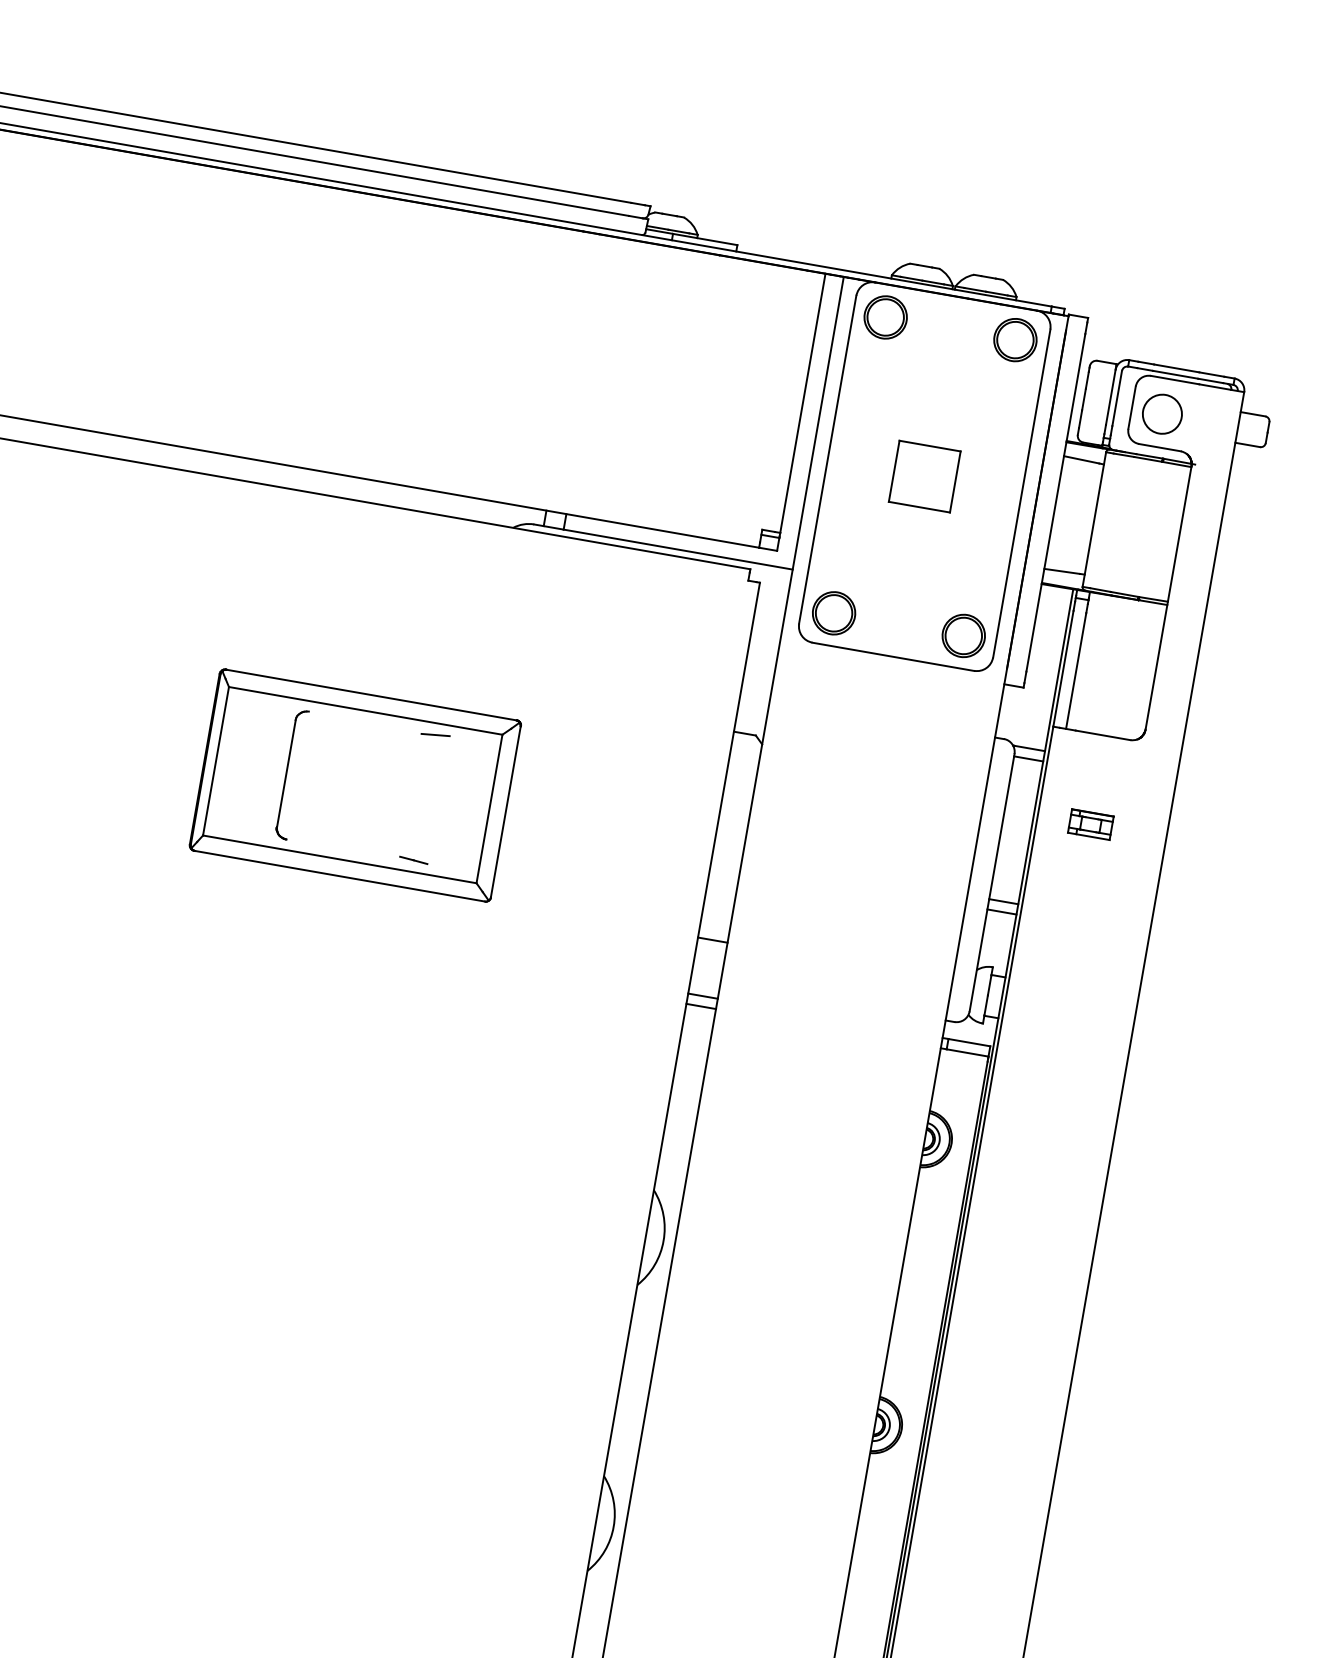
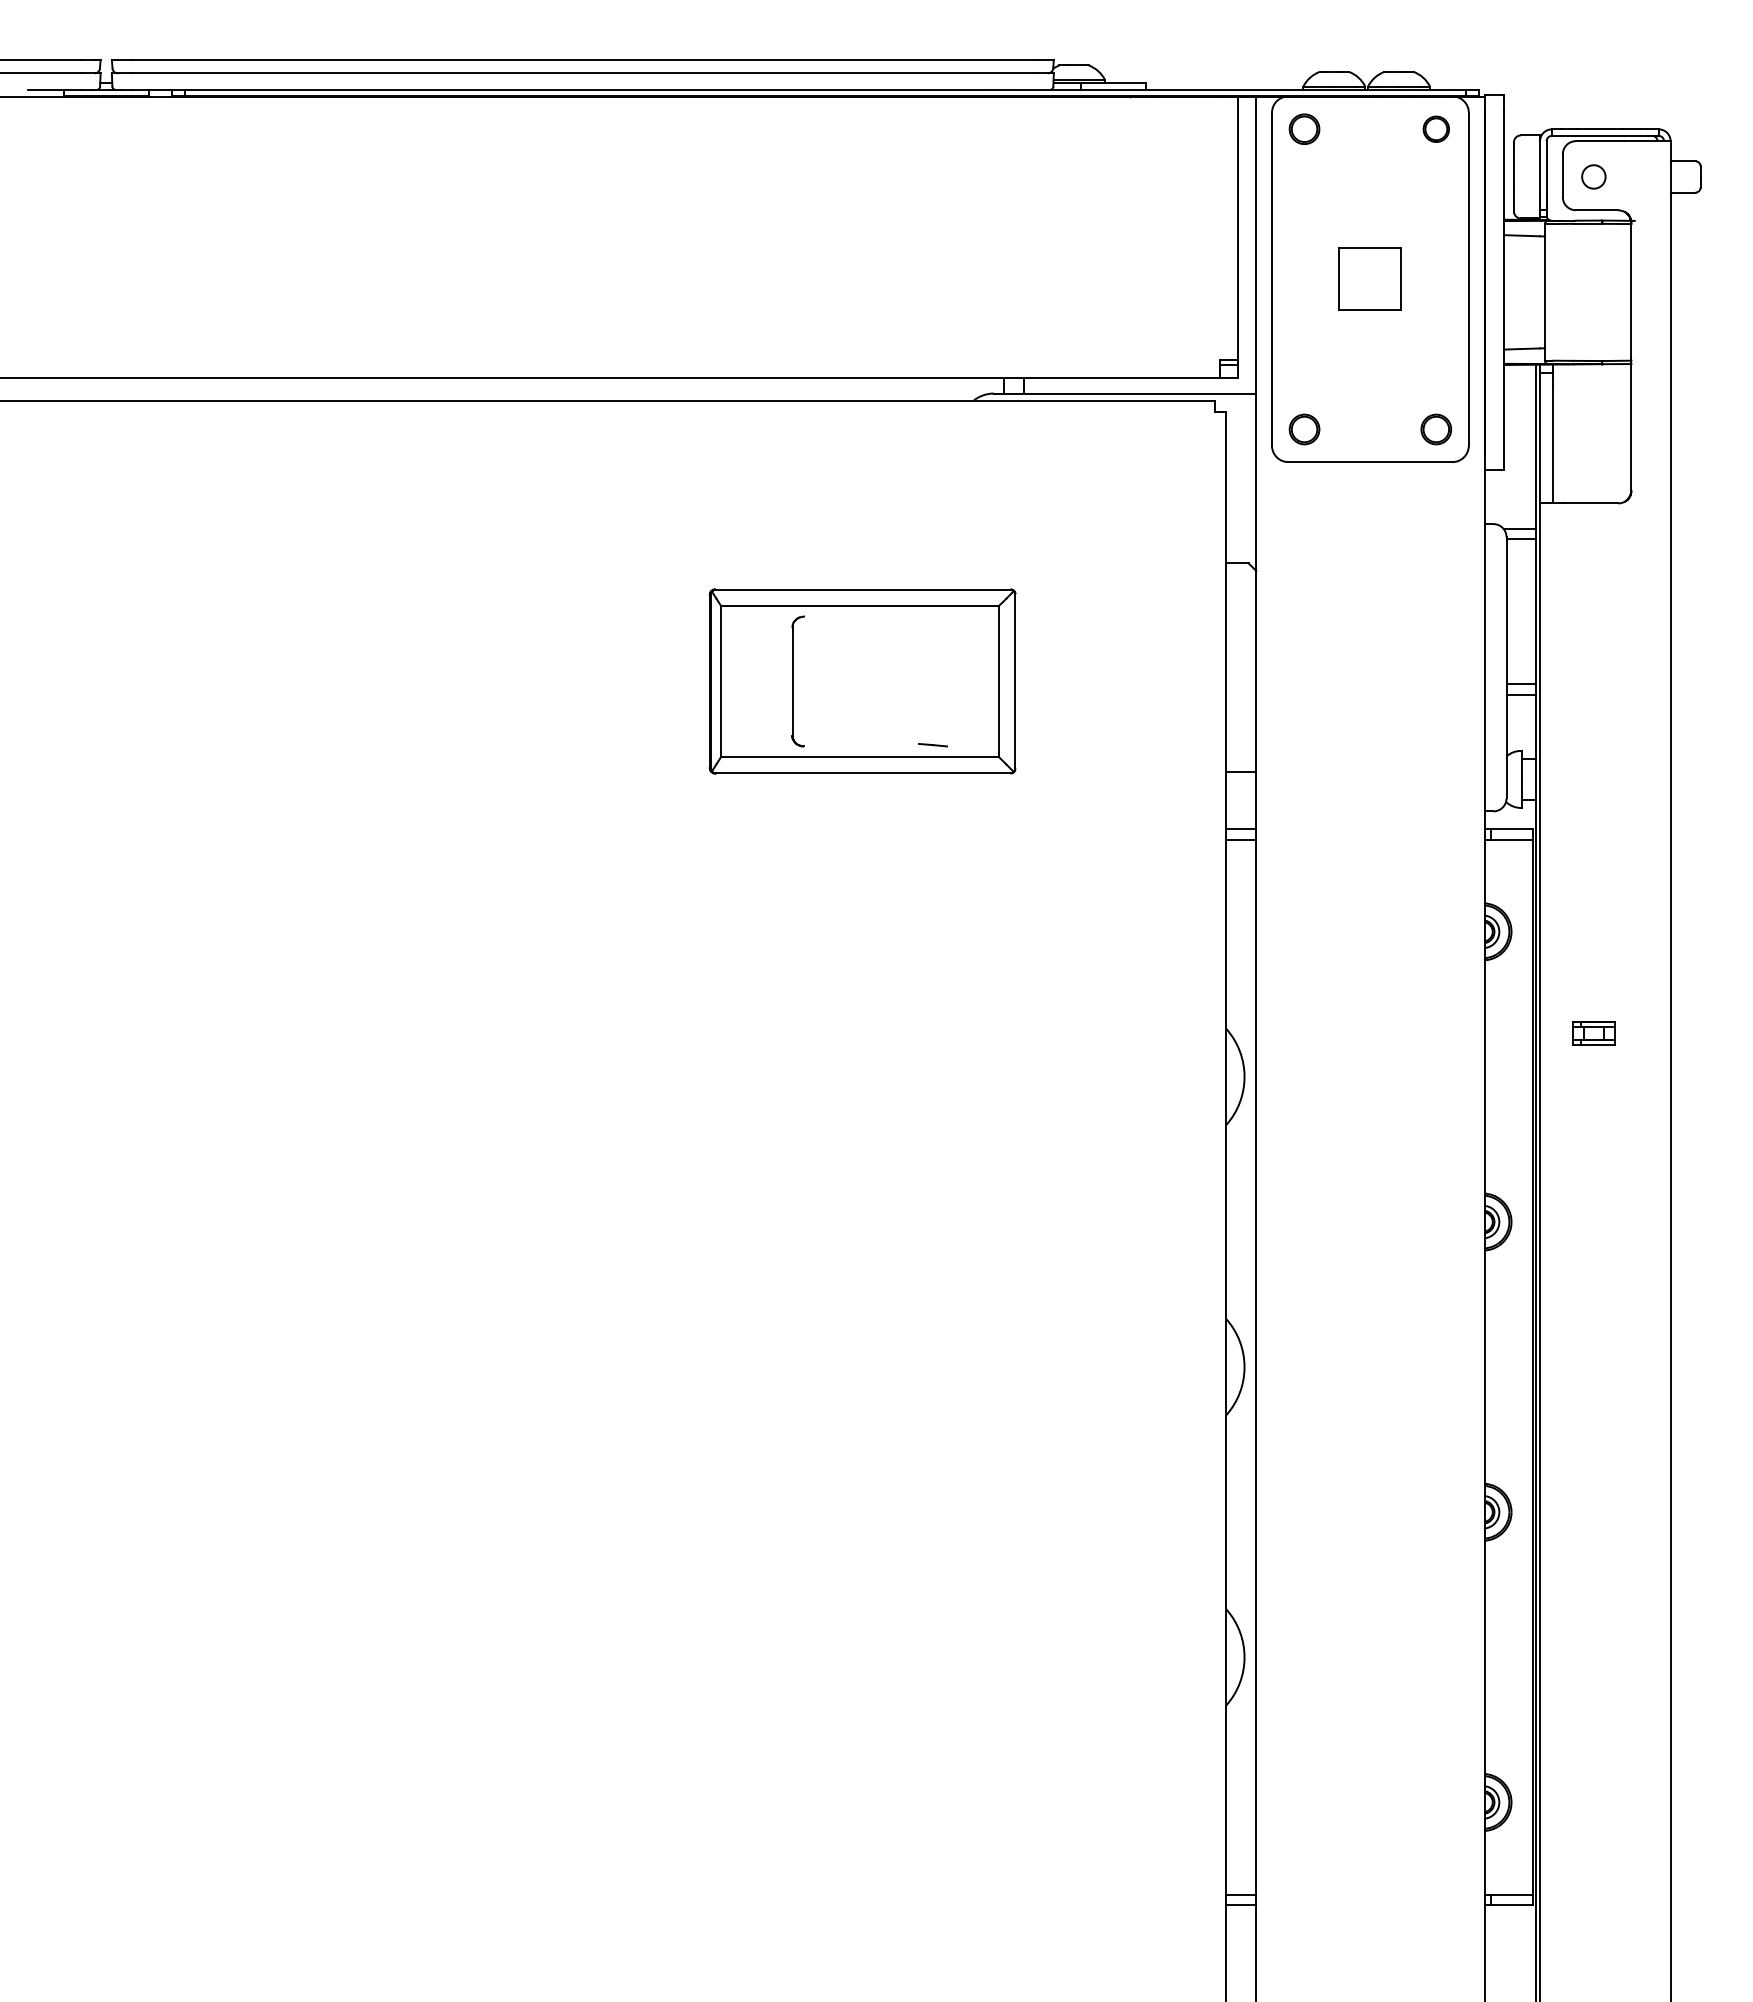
part: (885, 317) -> (1304, 129), size x0.7
part: (1015, 340) -> (1436, 129), size x0.6
circle: (1162, 413) -> (1593, 176), size x0.6
part: (833, 613) -> (1304, 429), size x0.7
part: (964, 635) -> (1436, 429), size x0.7
line: (436, 734) -> (933, 617), removed
part: (1090, 824) -> (1593, 1033), moved

